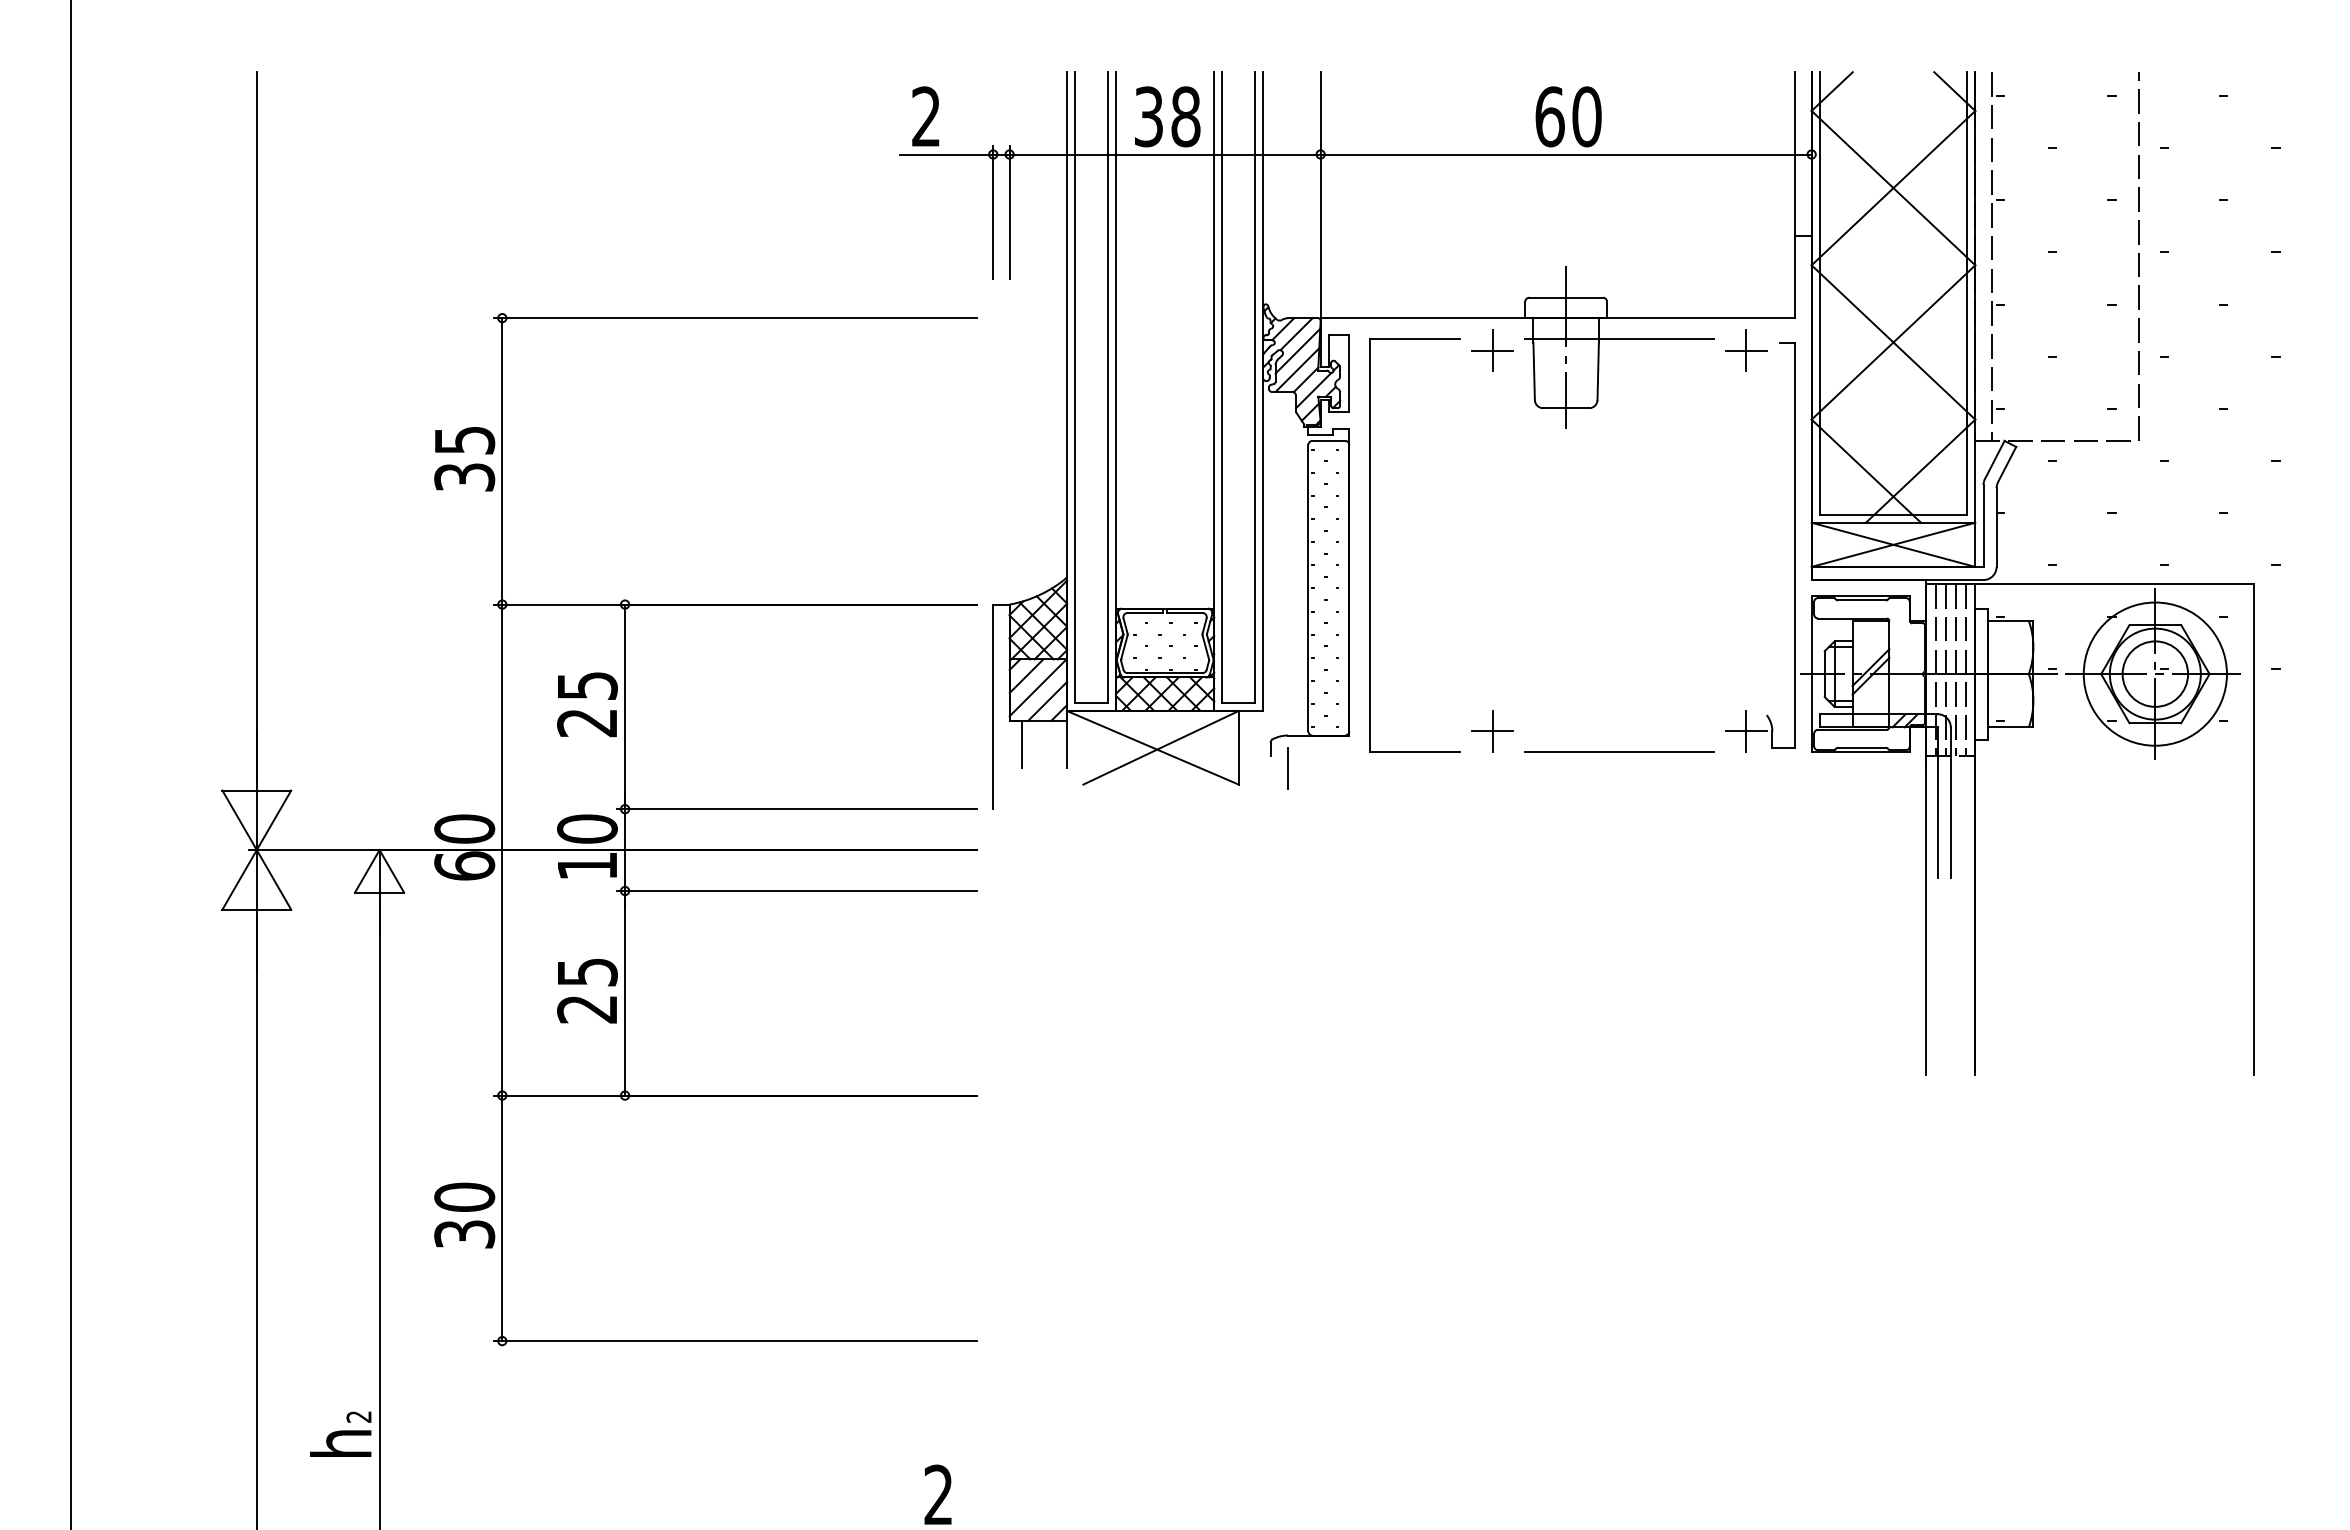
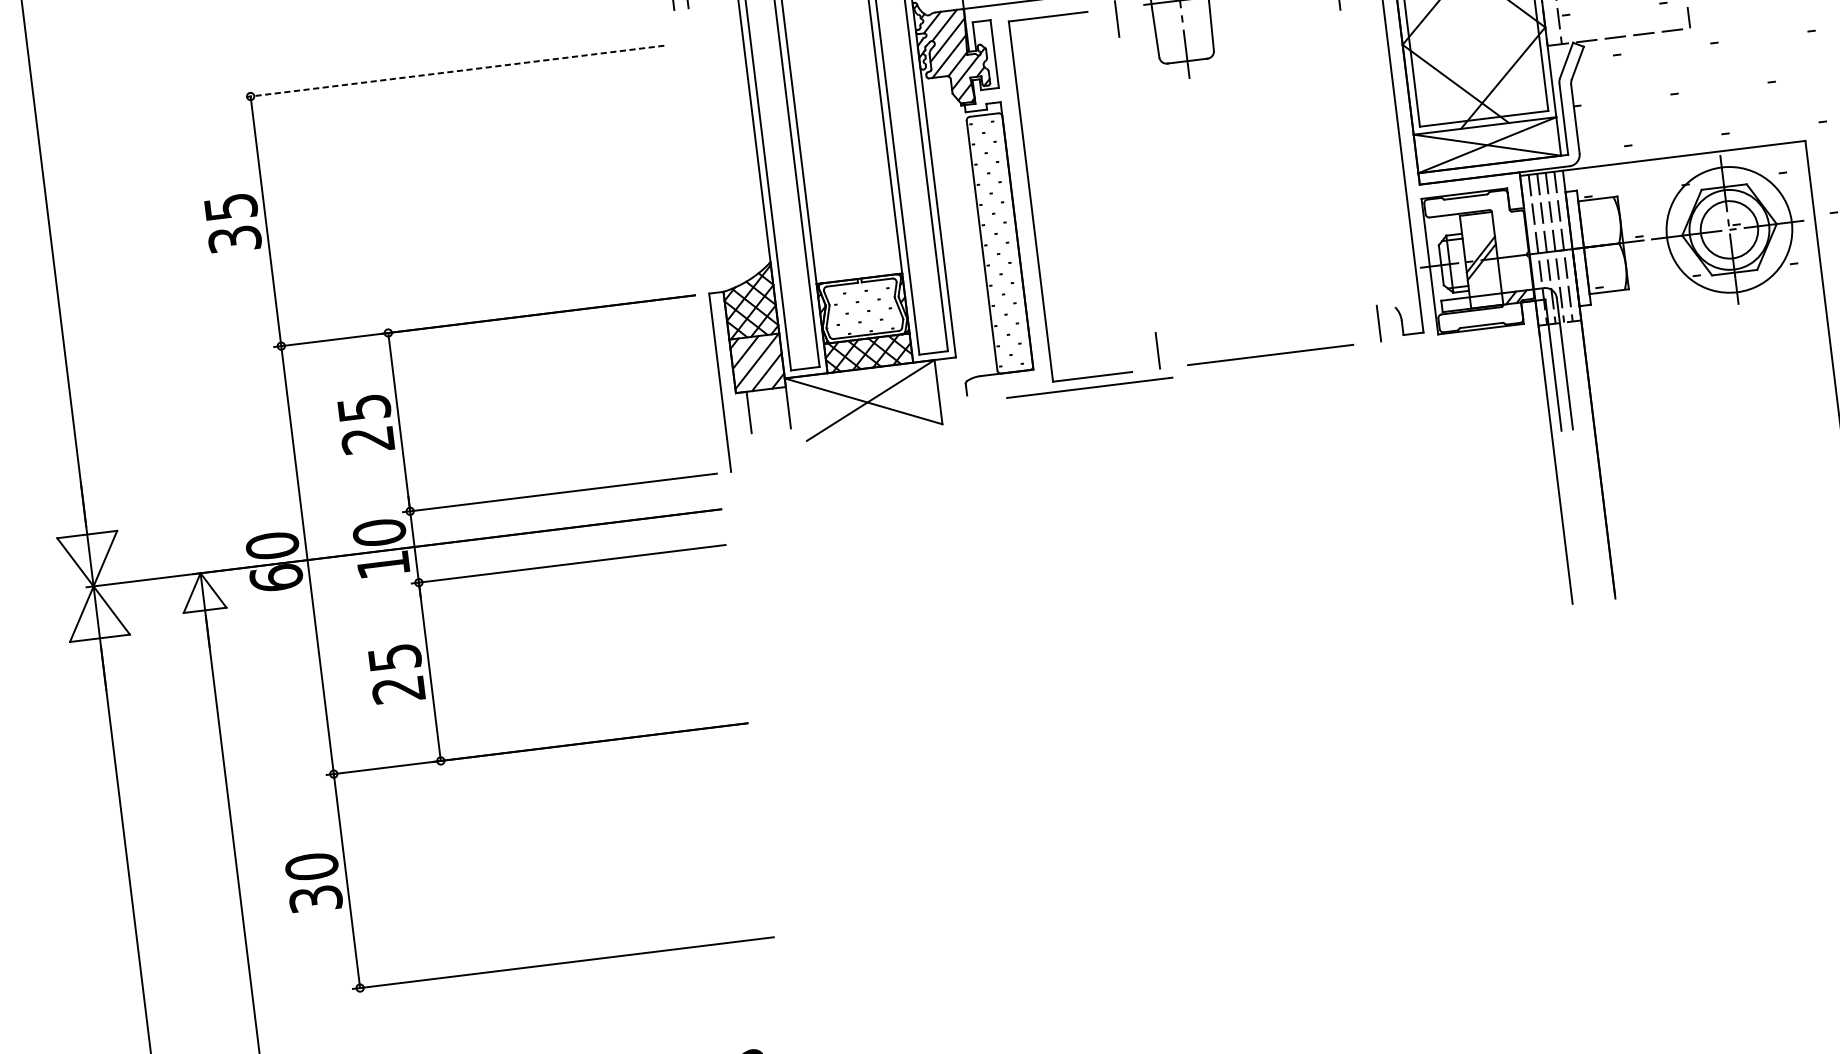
line: (735, 318) -> (453, 71), solid -> dashed
line: (1492, 350) -> (1117, 18), removed
line: (1492, 731) -> (1157, 350), removed
line: (1745, 731) -> (1378, 323), removed
line: (1410, 763) -> (1089, 387), added
line: (1287, 768) -> (983, 404), removed

